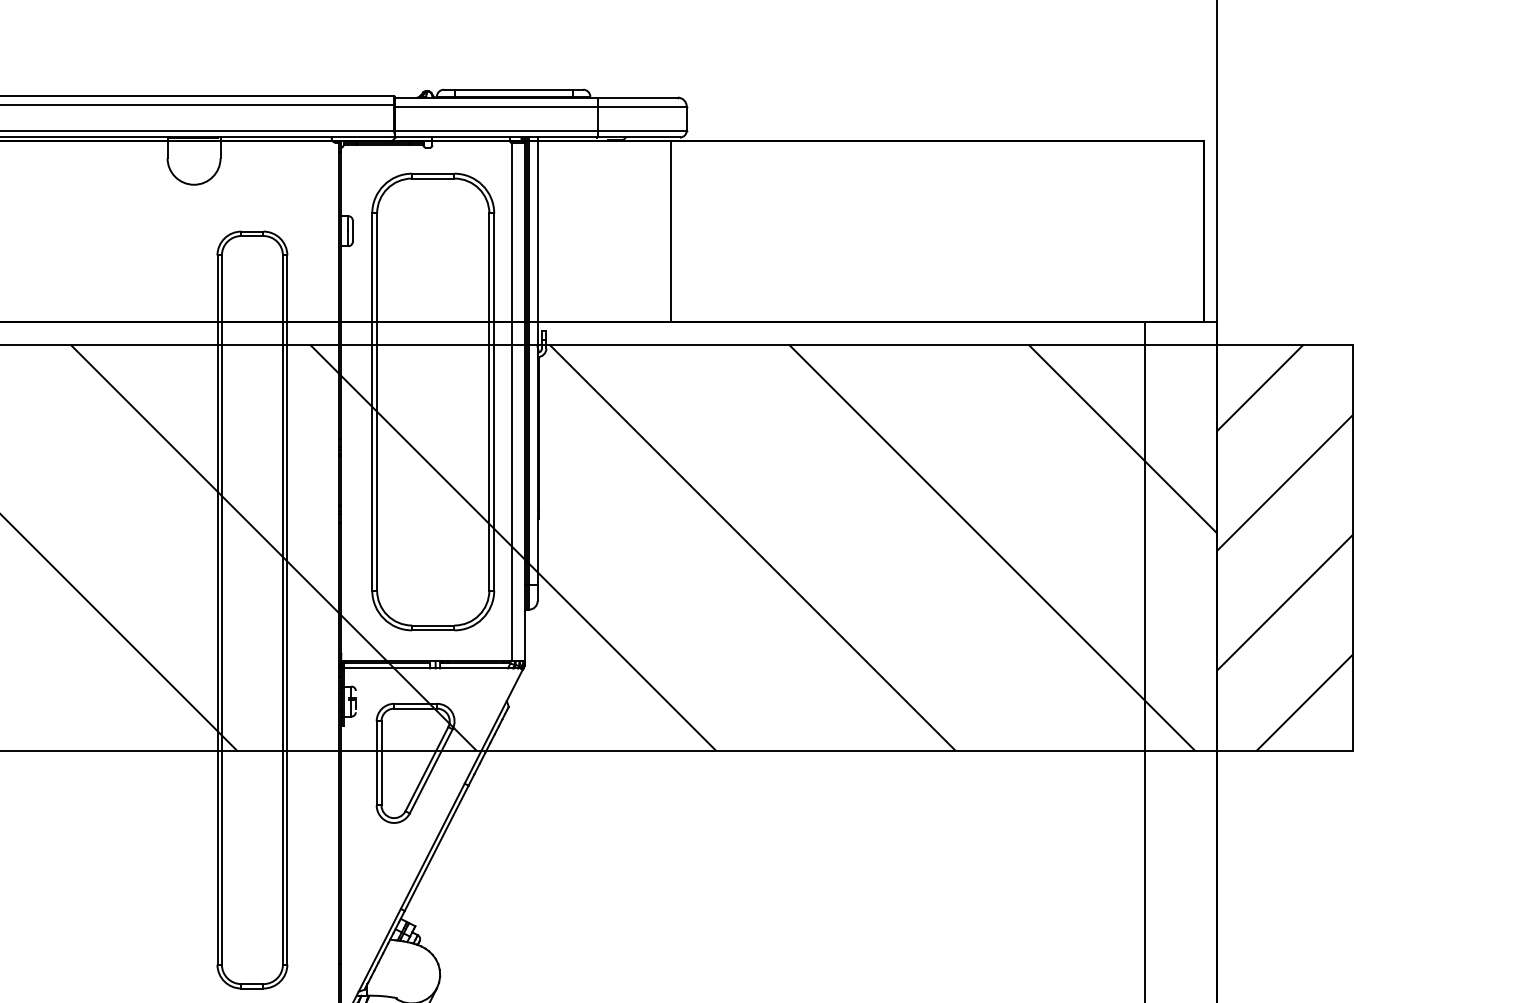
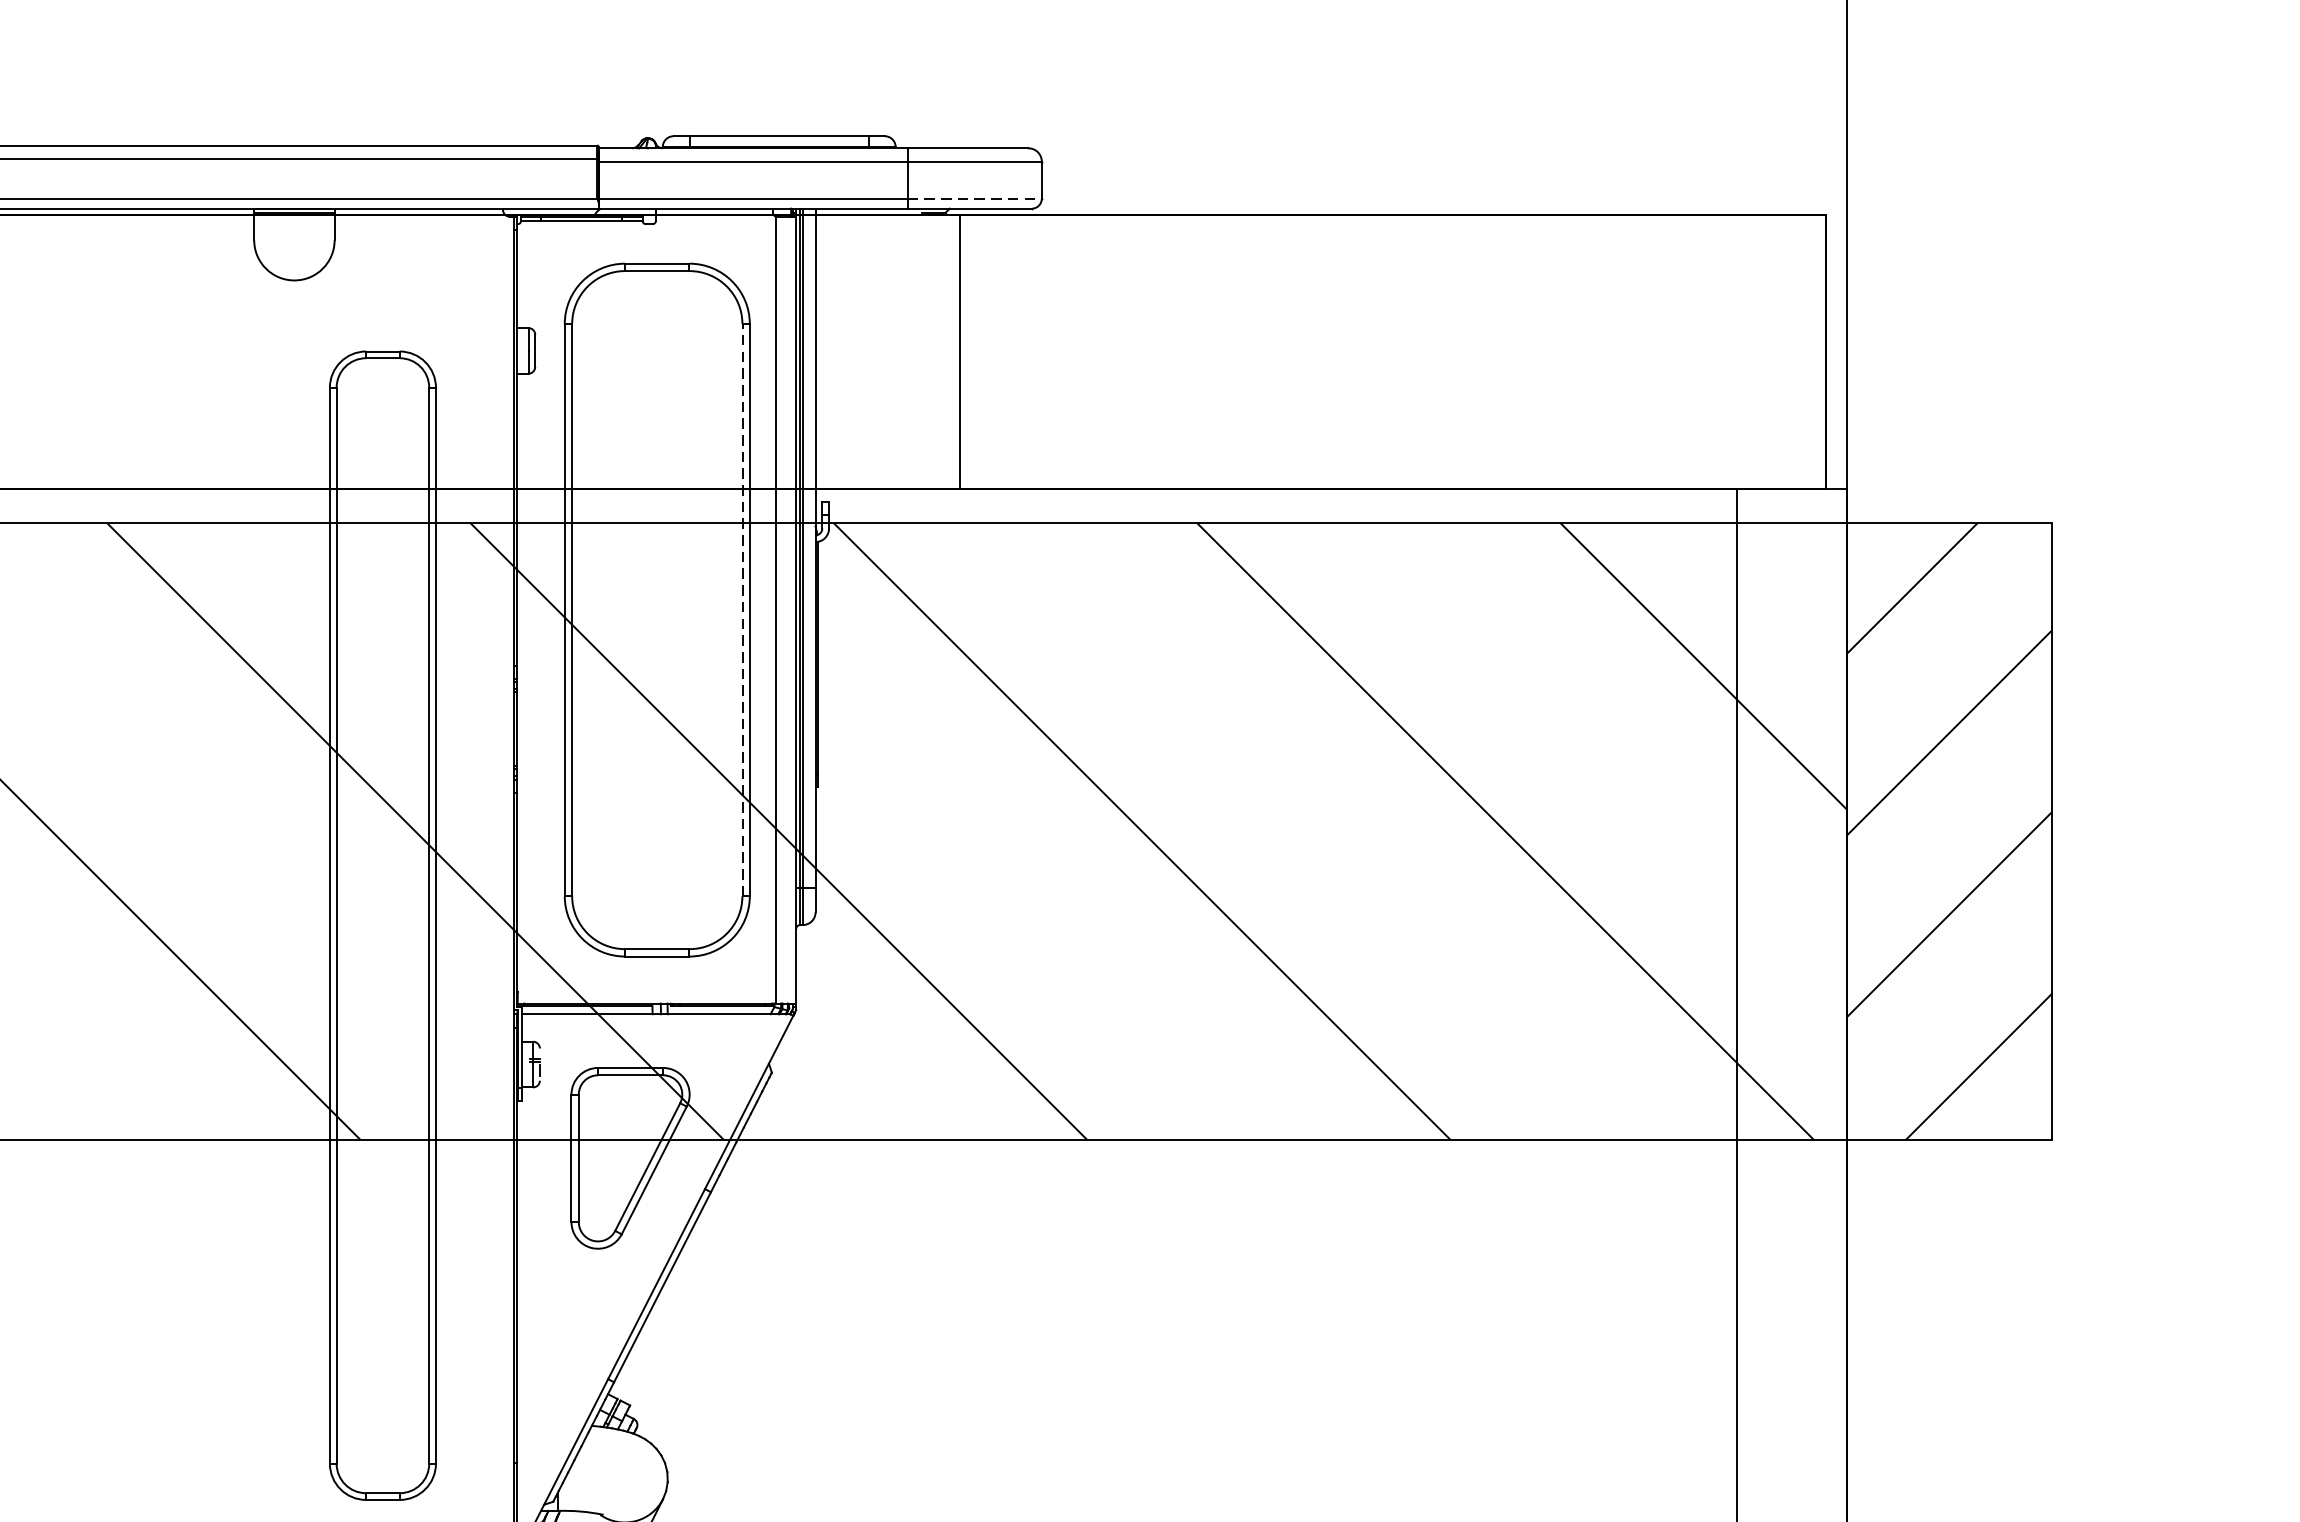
line: (642, 130) -> (974, 198), solid -> dashed
line: (670, 231) -> (959, 351), moved
line: (489, 402) -> (742, 610), solid -> dashed

